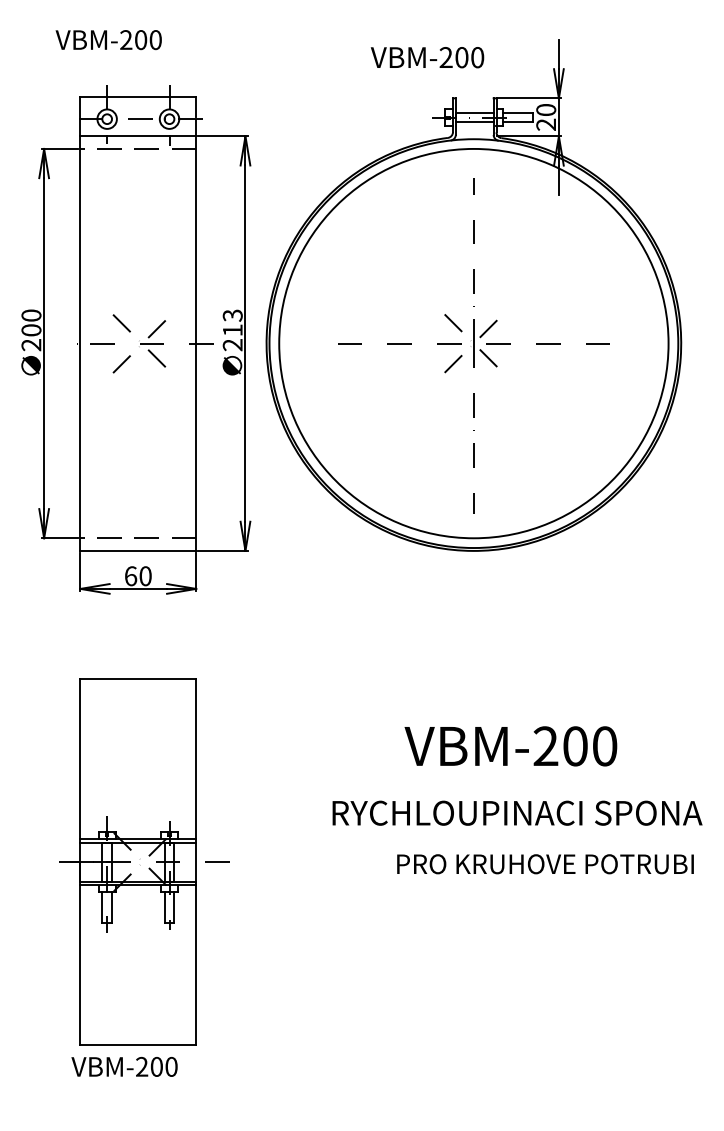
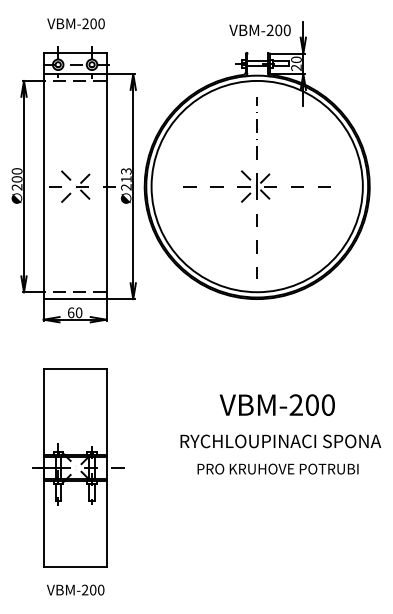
text: (107, 39) -> (75, 23), moved
text: (426, 57) -> (259, 30), moved
text: (544, 863) -> (277, 468), moved
text: (124, 1065) -> (75, 589), moved

